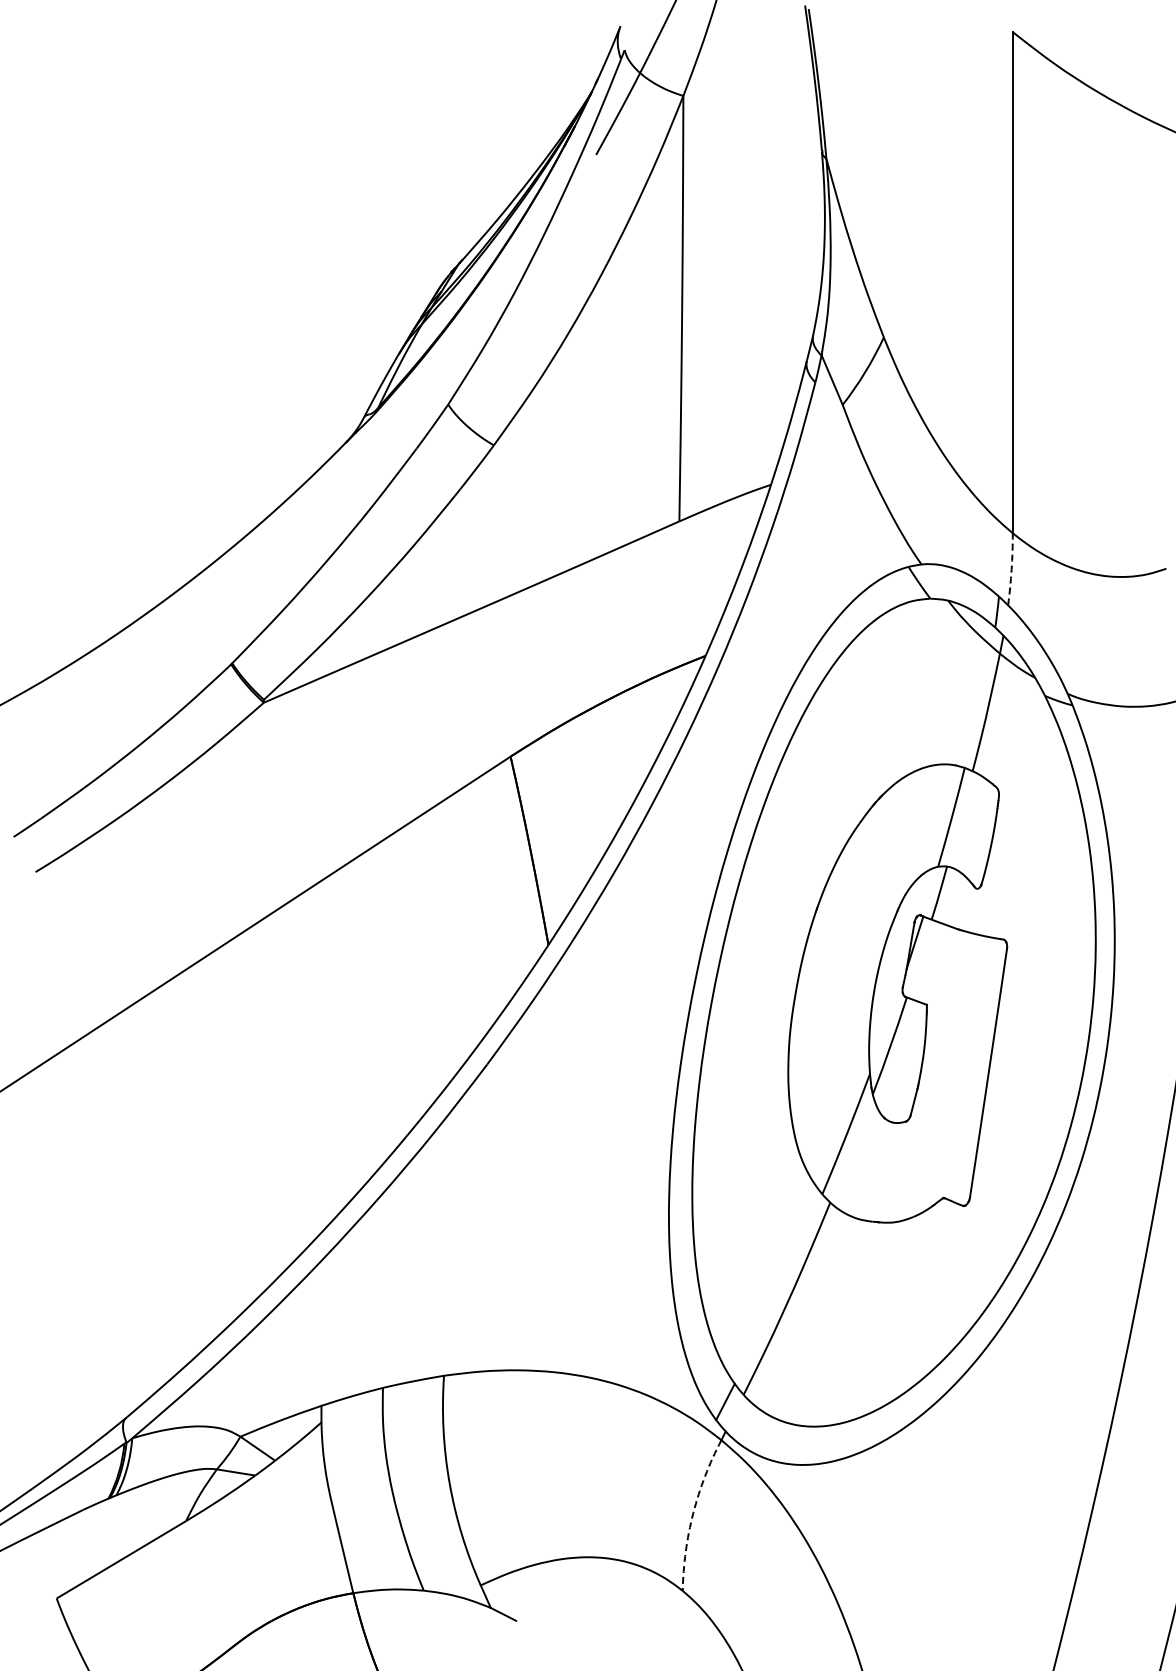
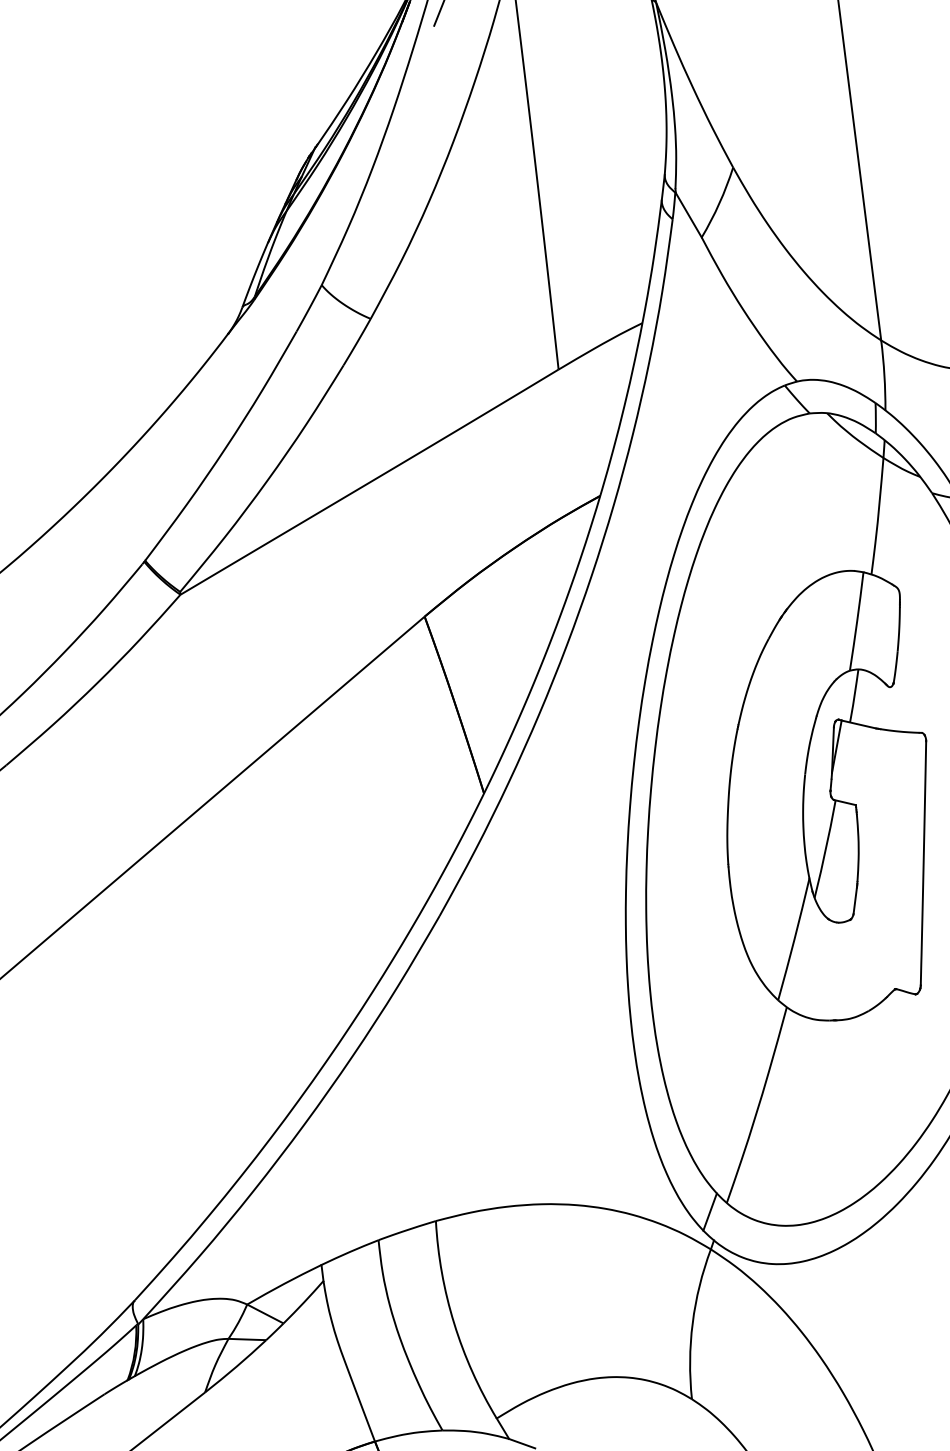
arc: (1011, 569) -> (884, 375), dashed -> solid
arc: (693, 1513) -> (692, 1323), dashed -> solid

